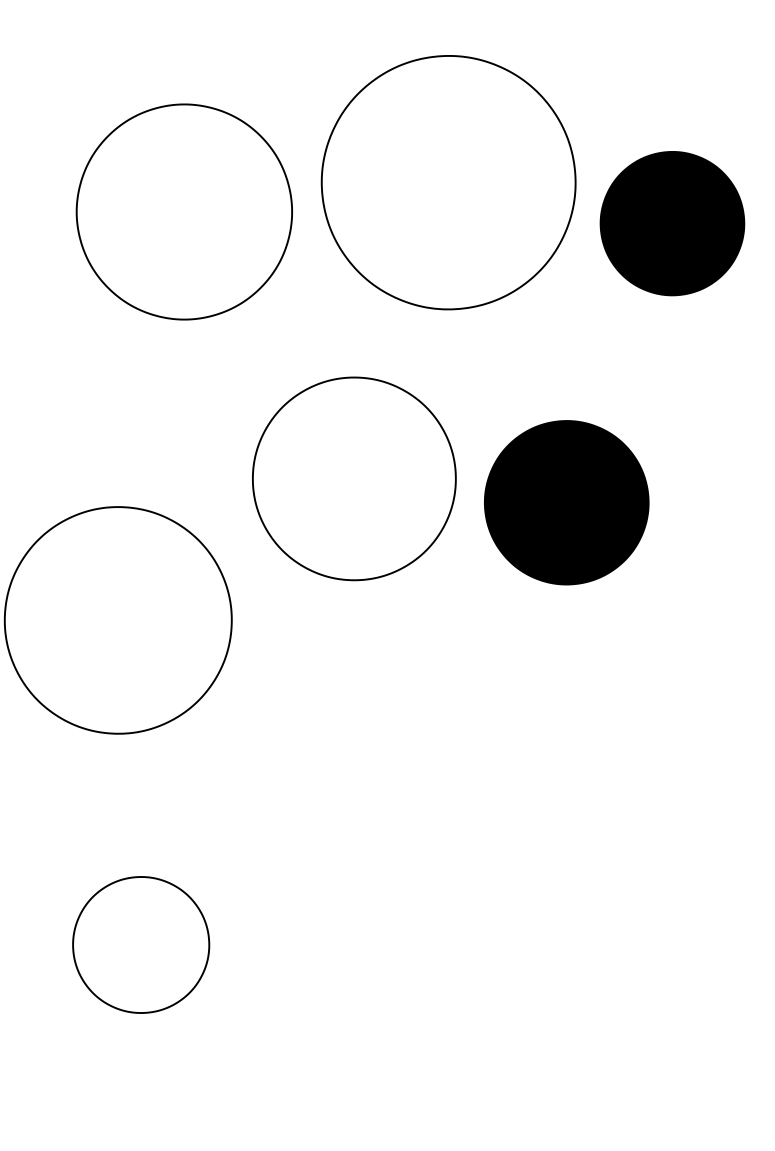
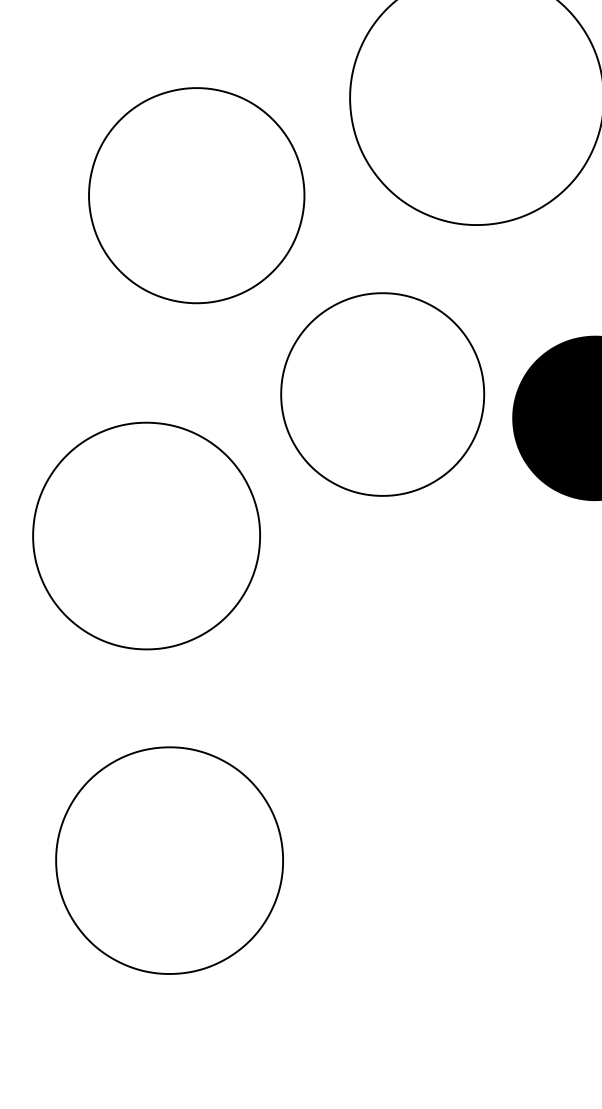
part: (183, 211) -> (195, 195), moved
part: (140, 944) -> (168, 860), size x1.67

